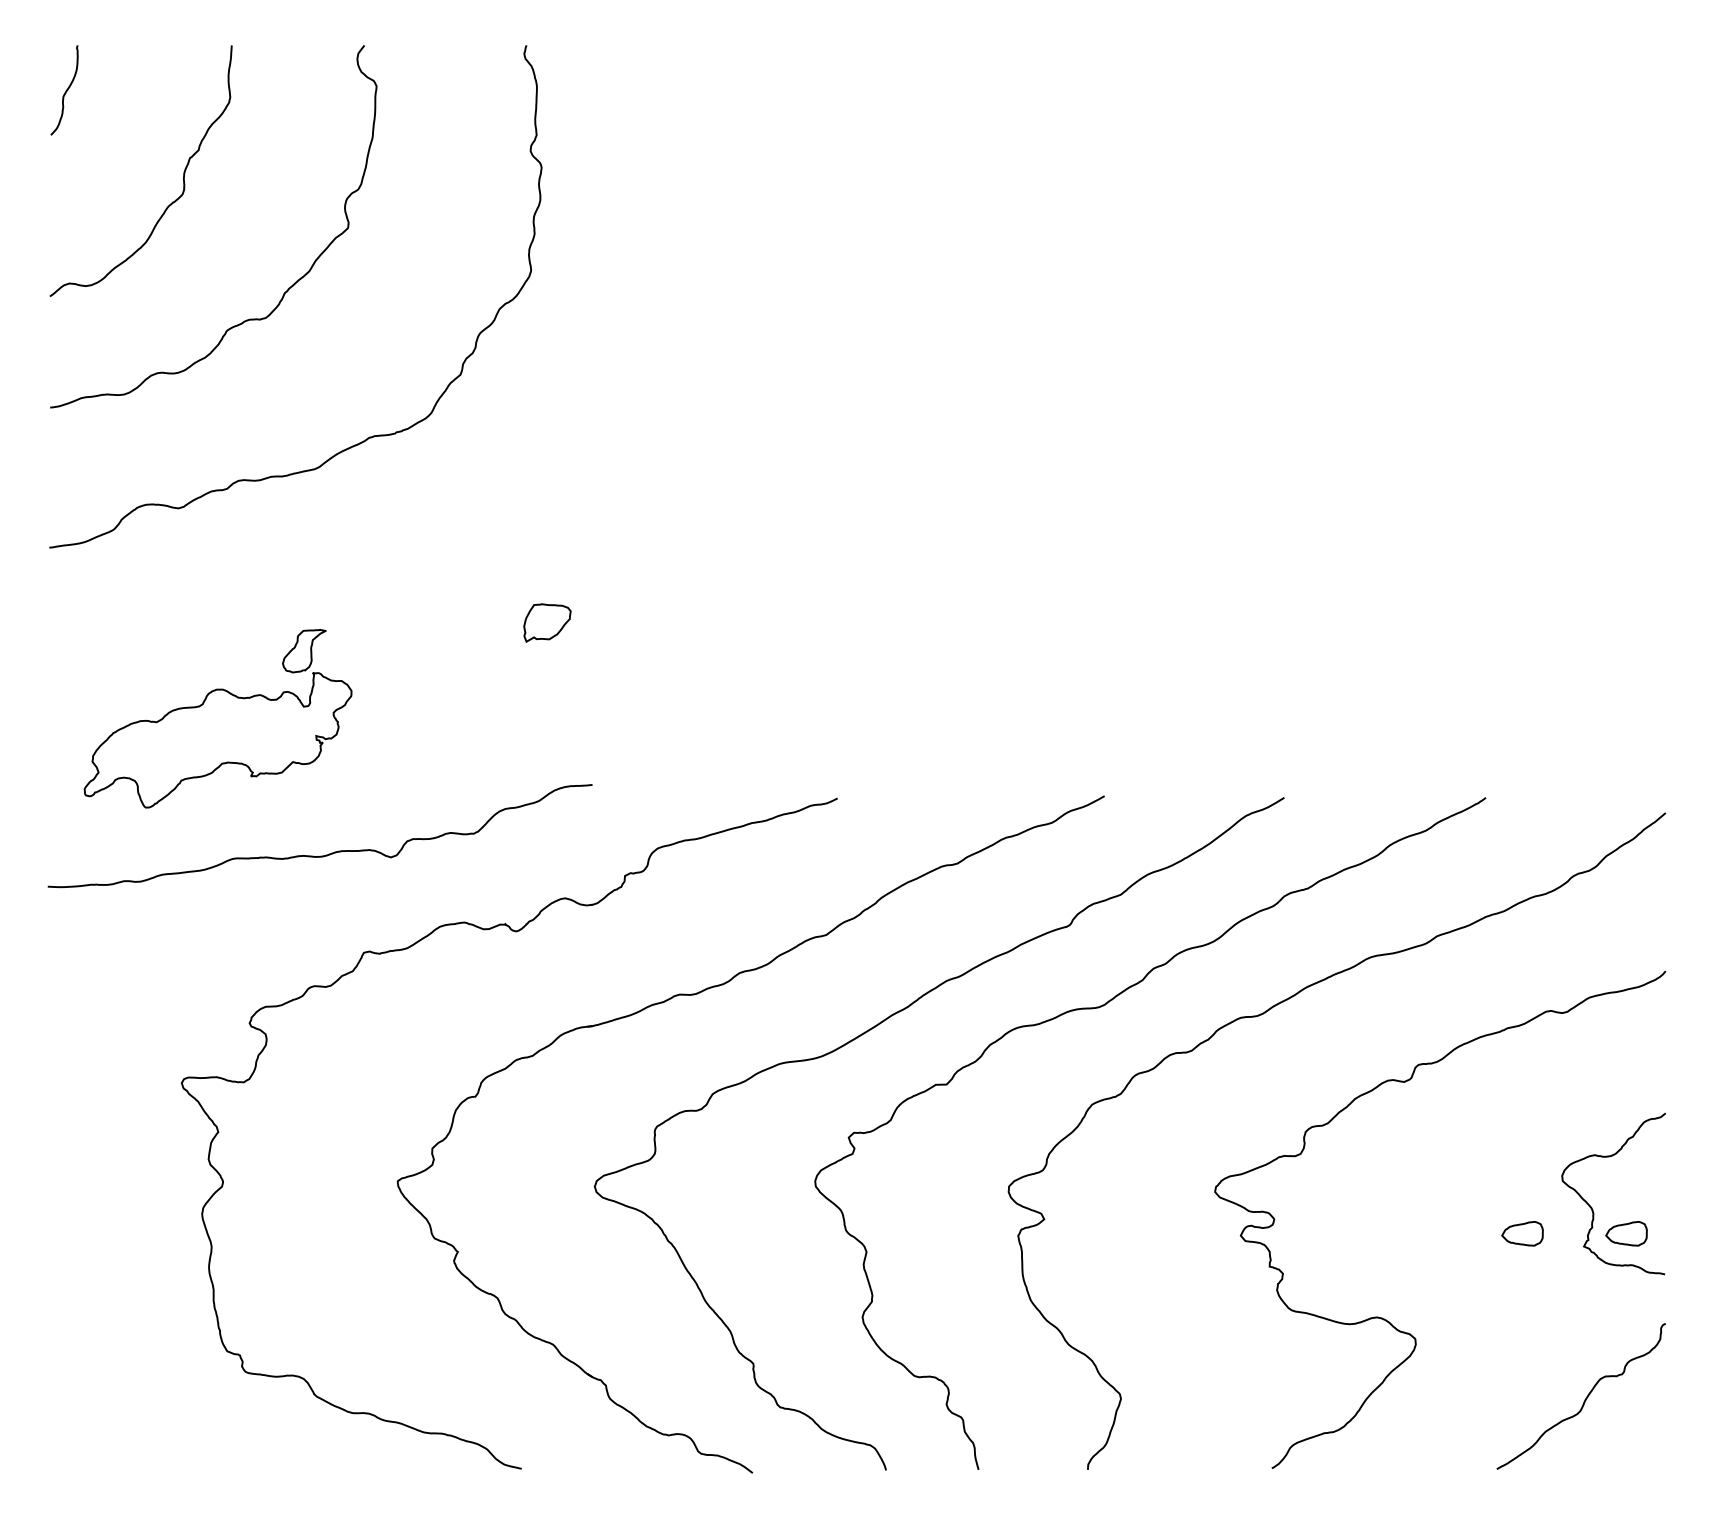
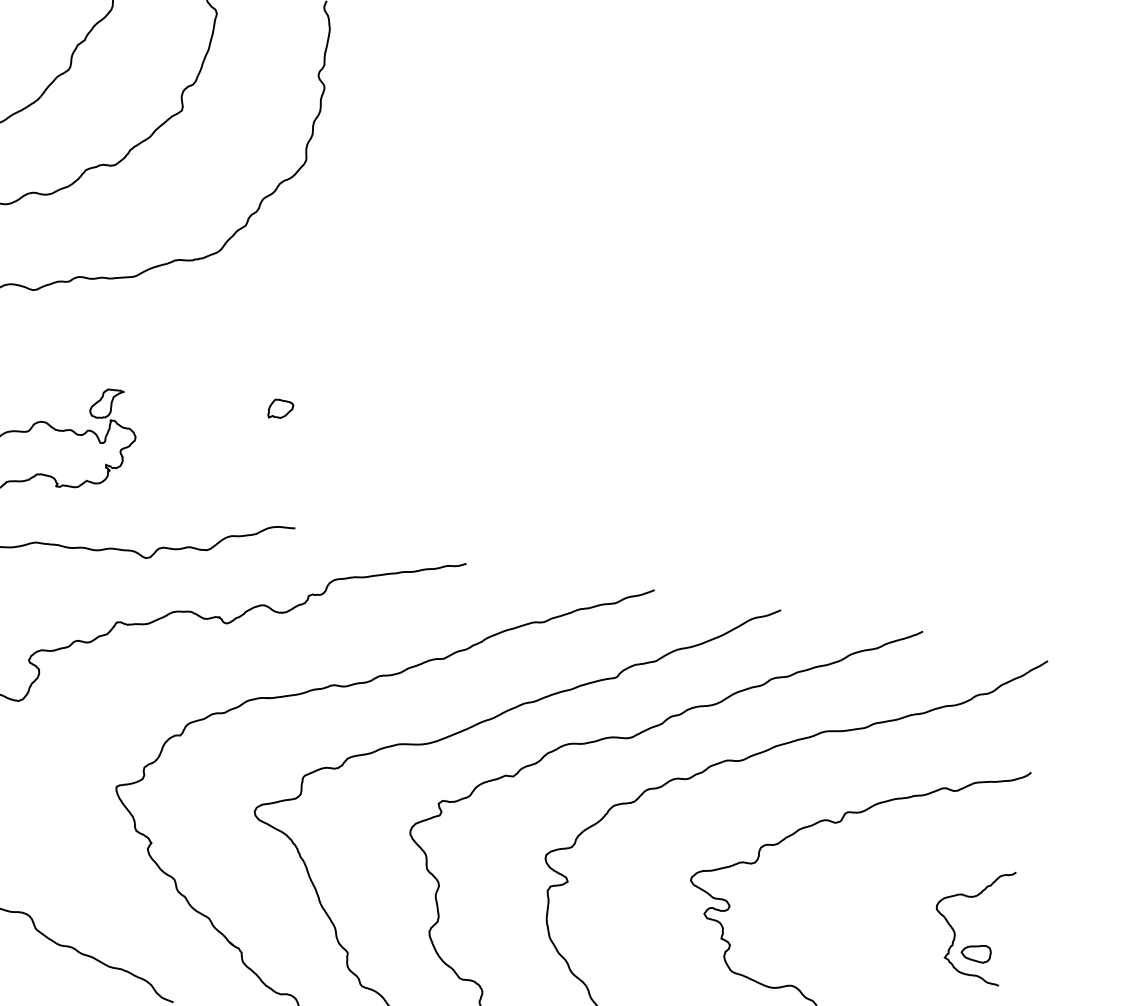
part: (547, 622) -> (280, 409), size x0.71
part: (1522, 1233) -> (902, 942), removed

